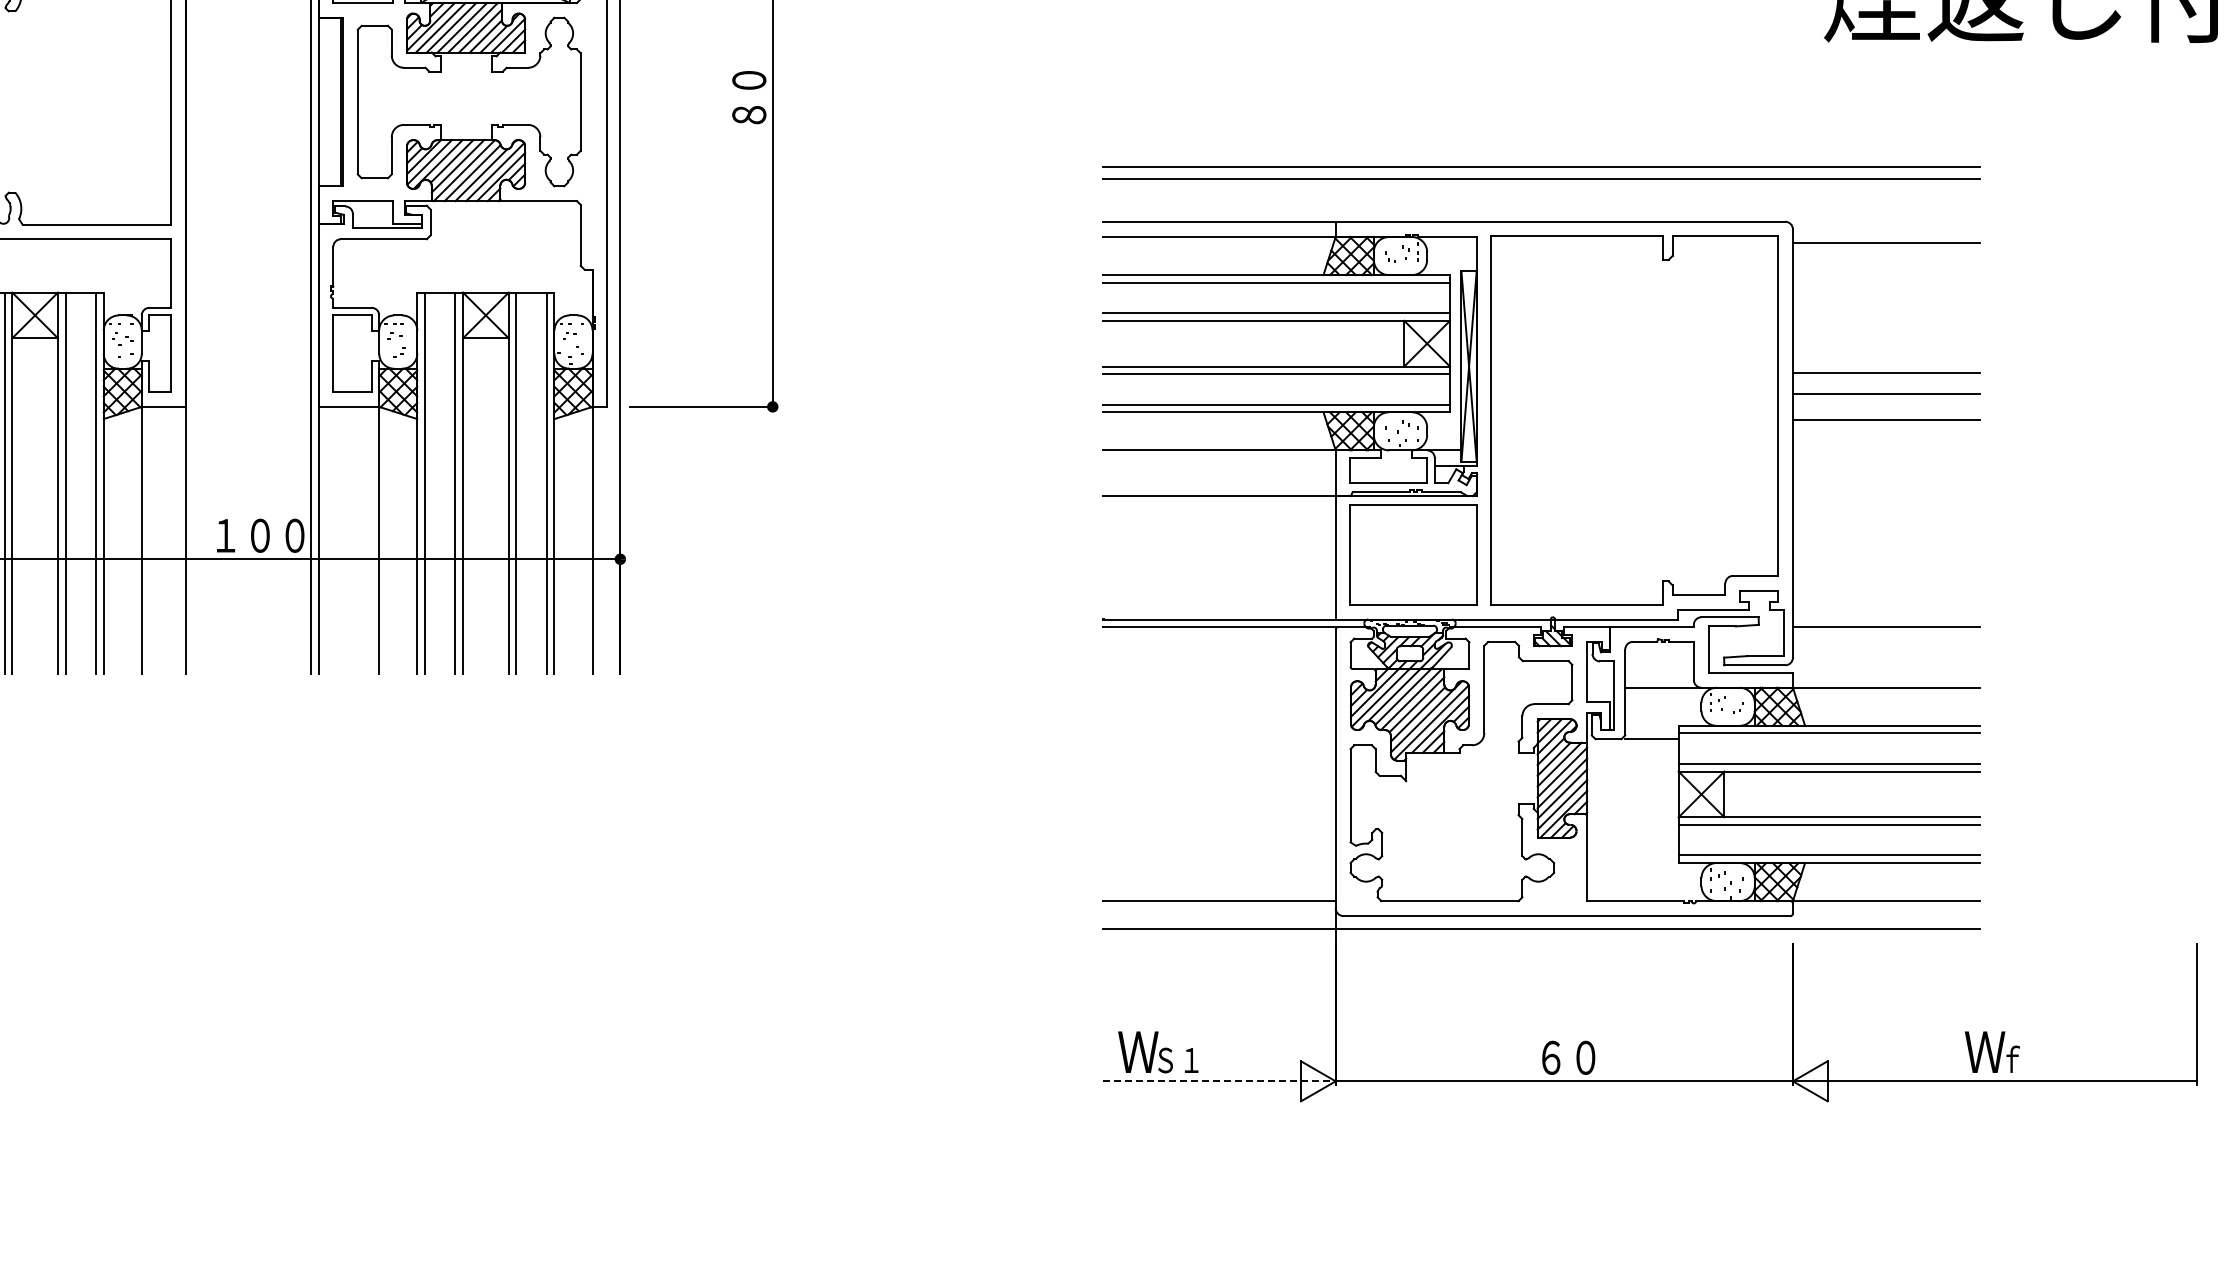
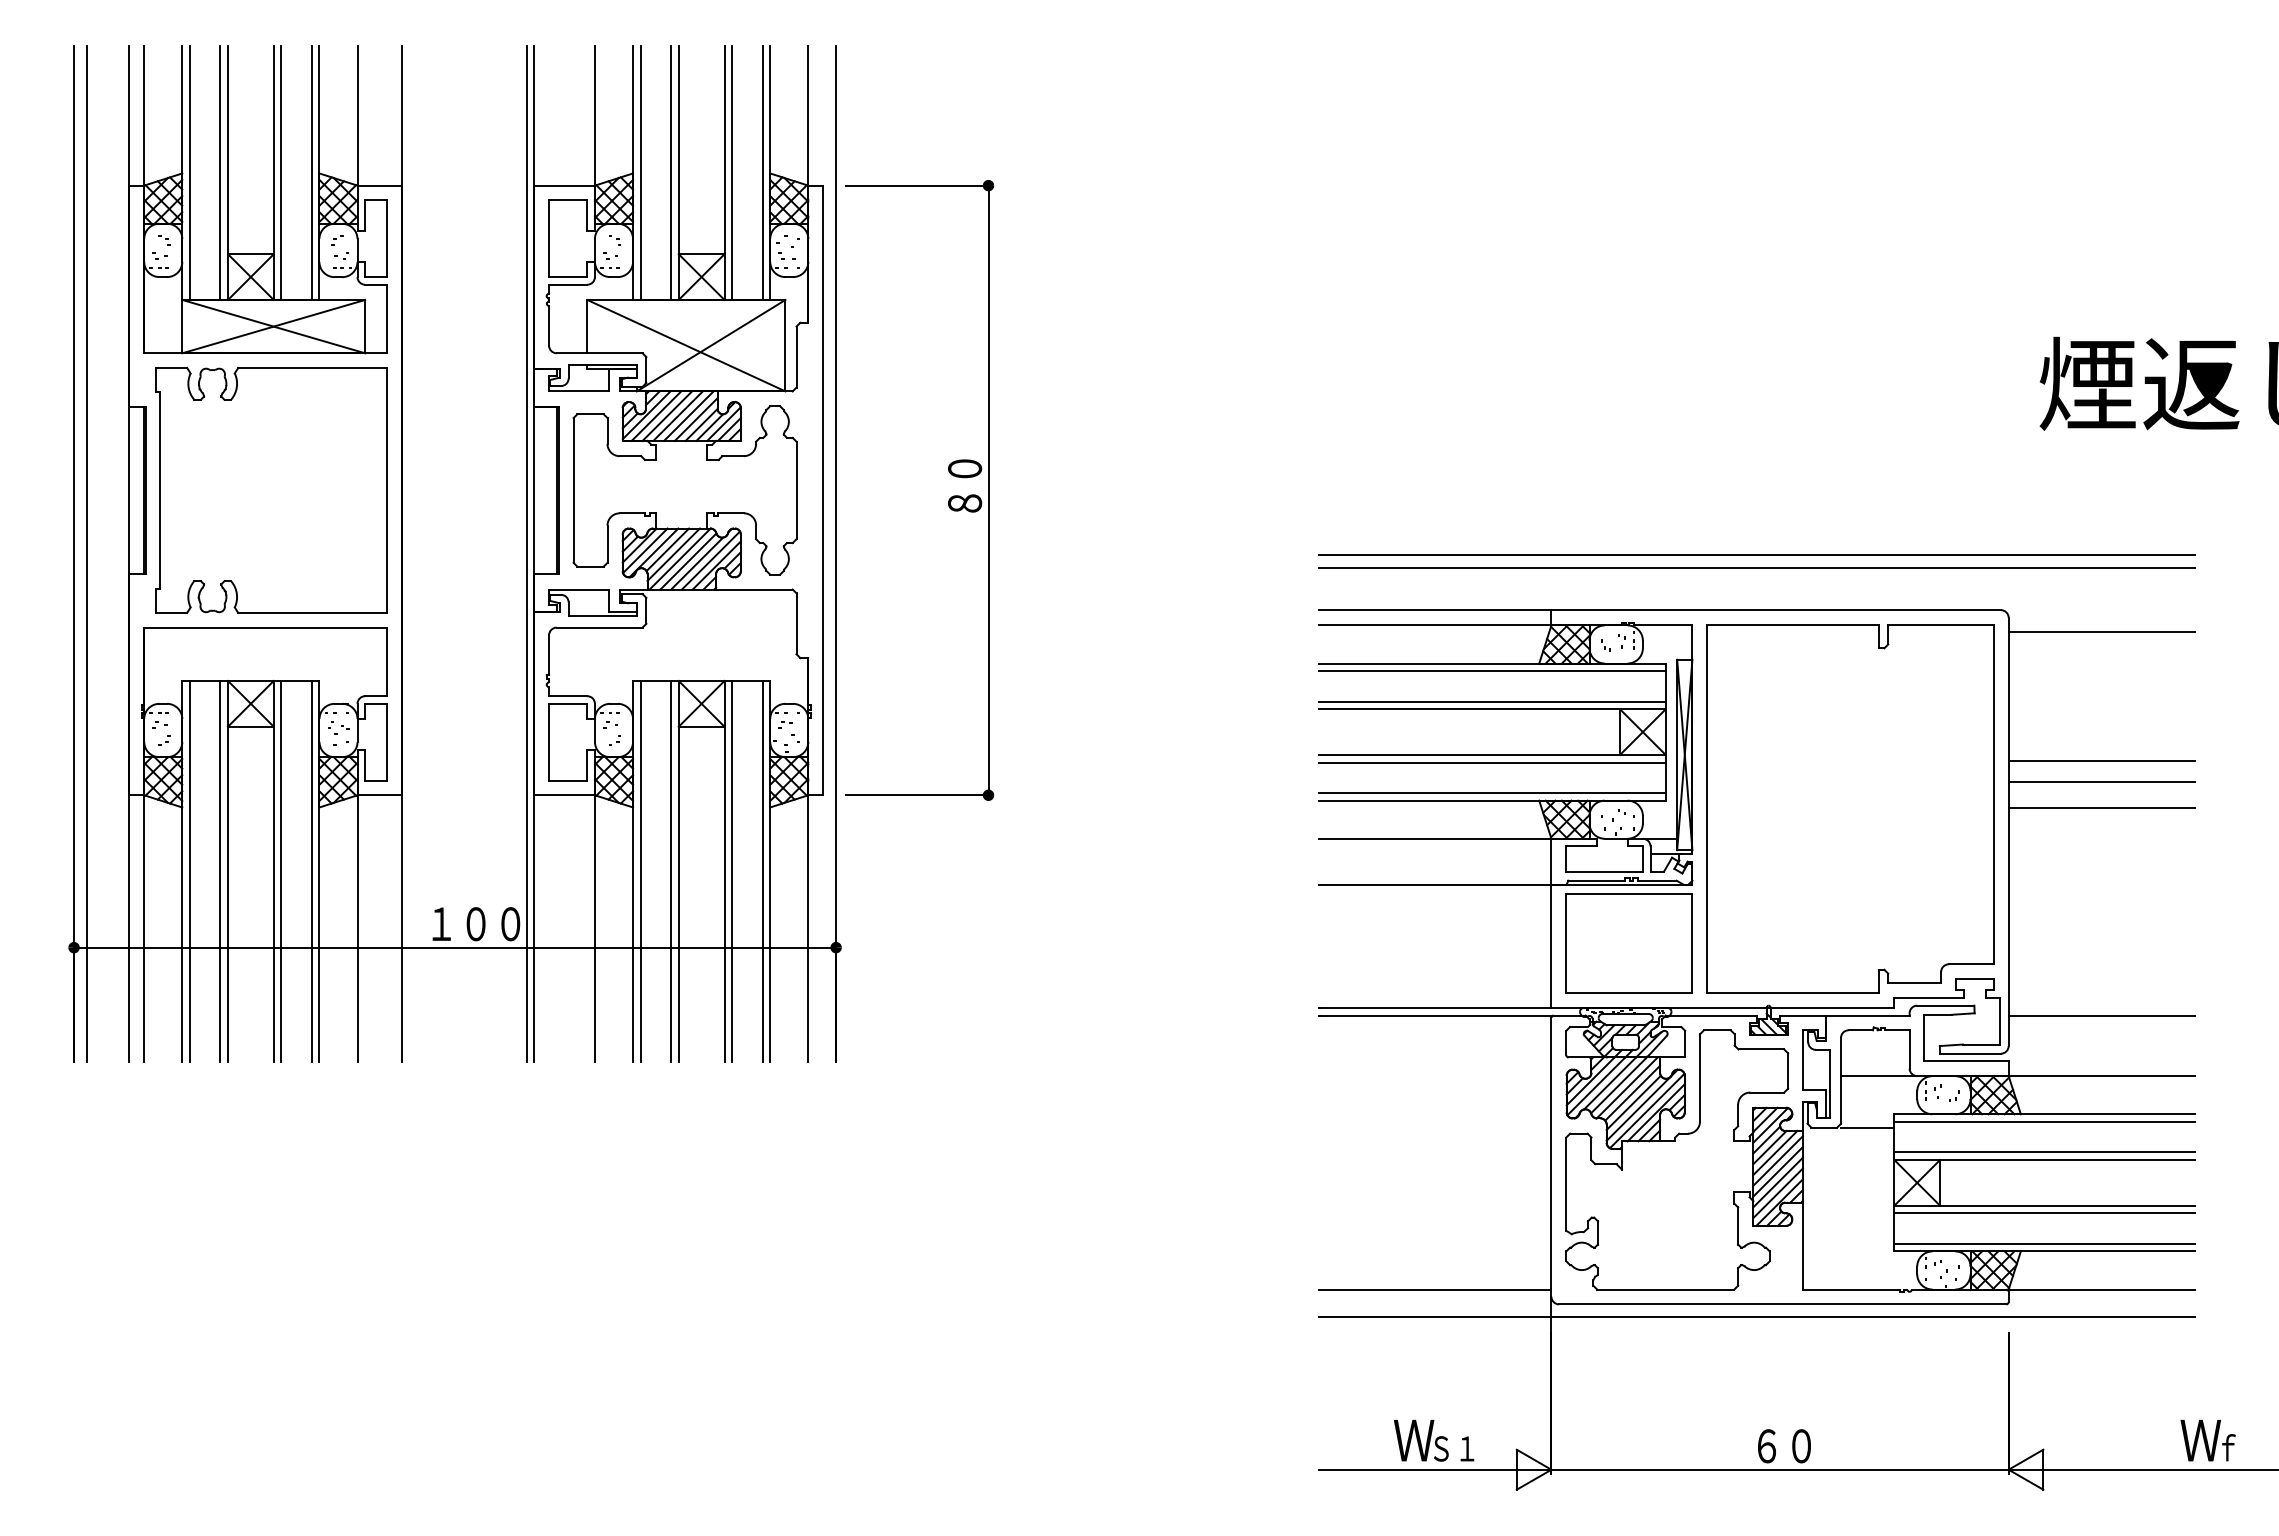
text: (1157, 1052) -> (1433, 1440), moved
line: (1219, 1081) -> (1435, 1469), dashed -> solid

